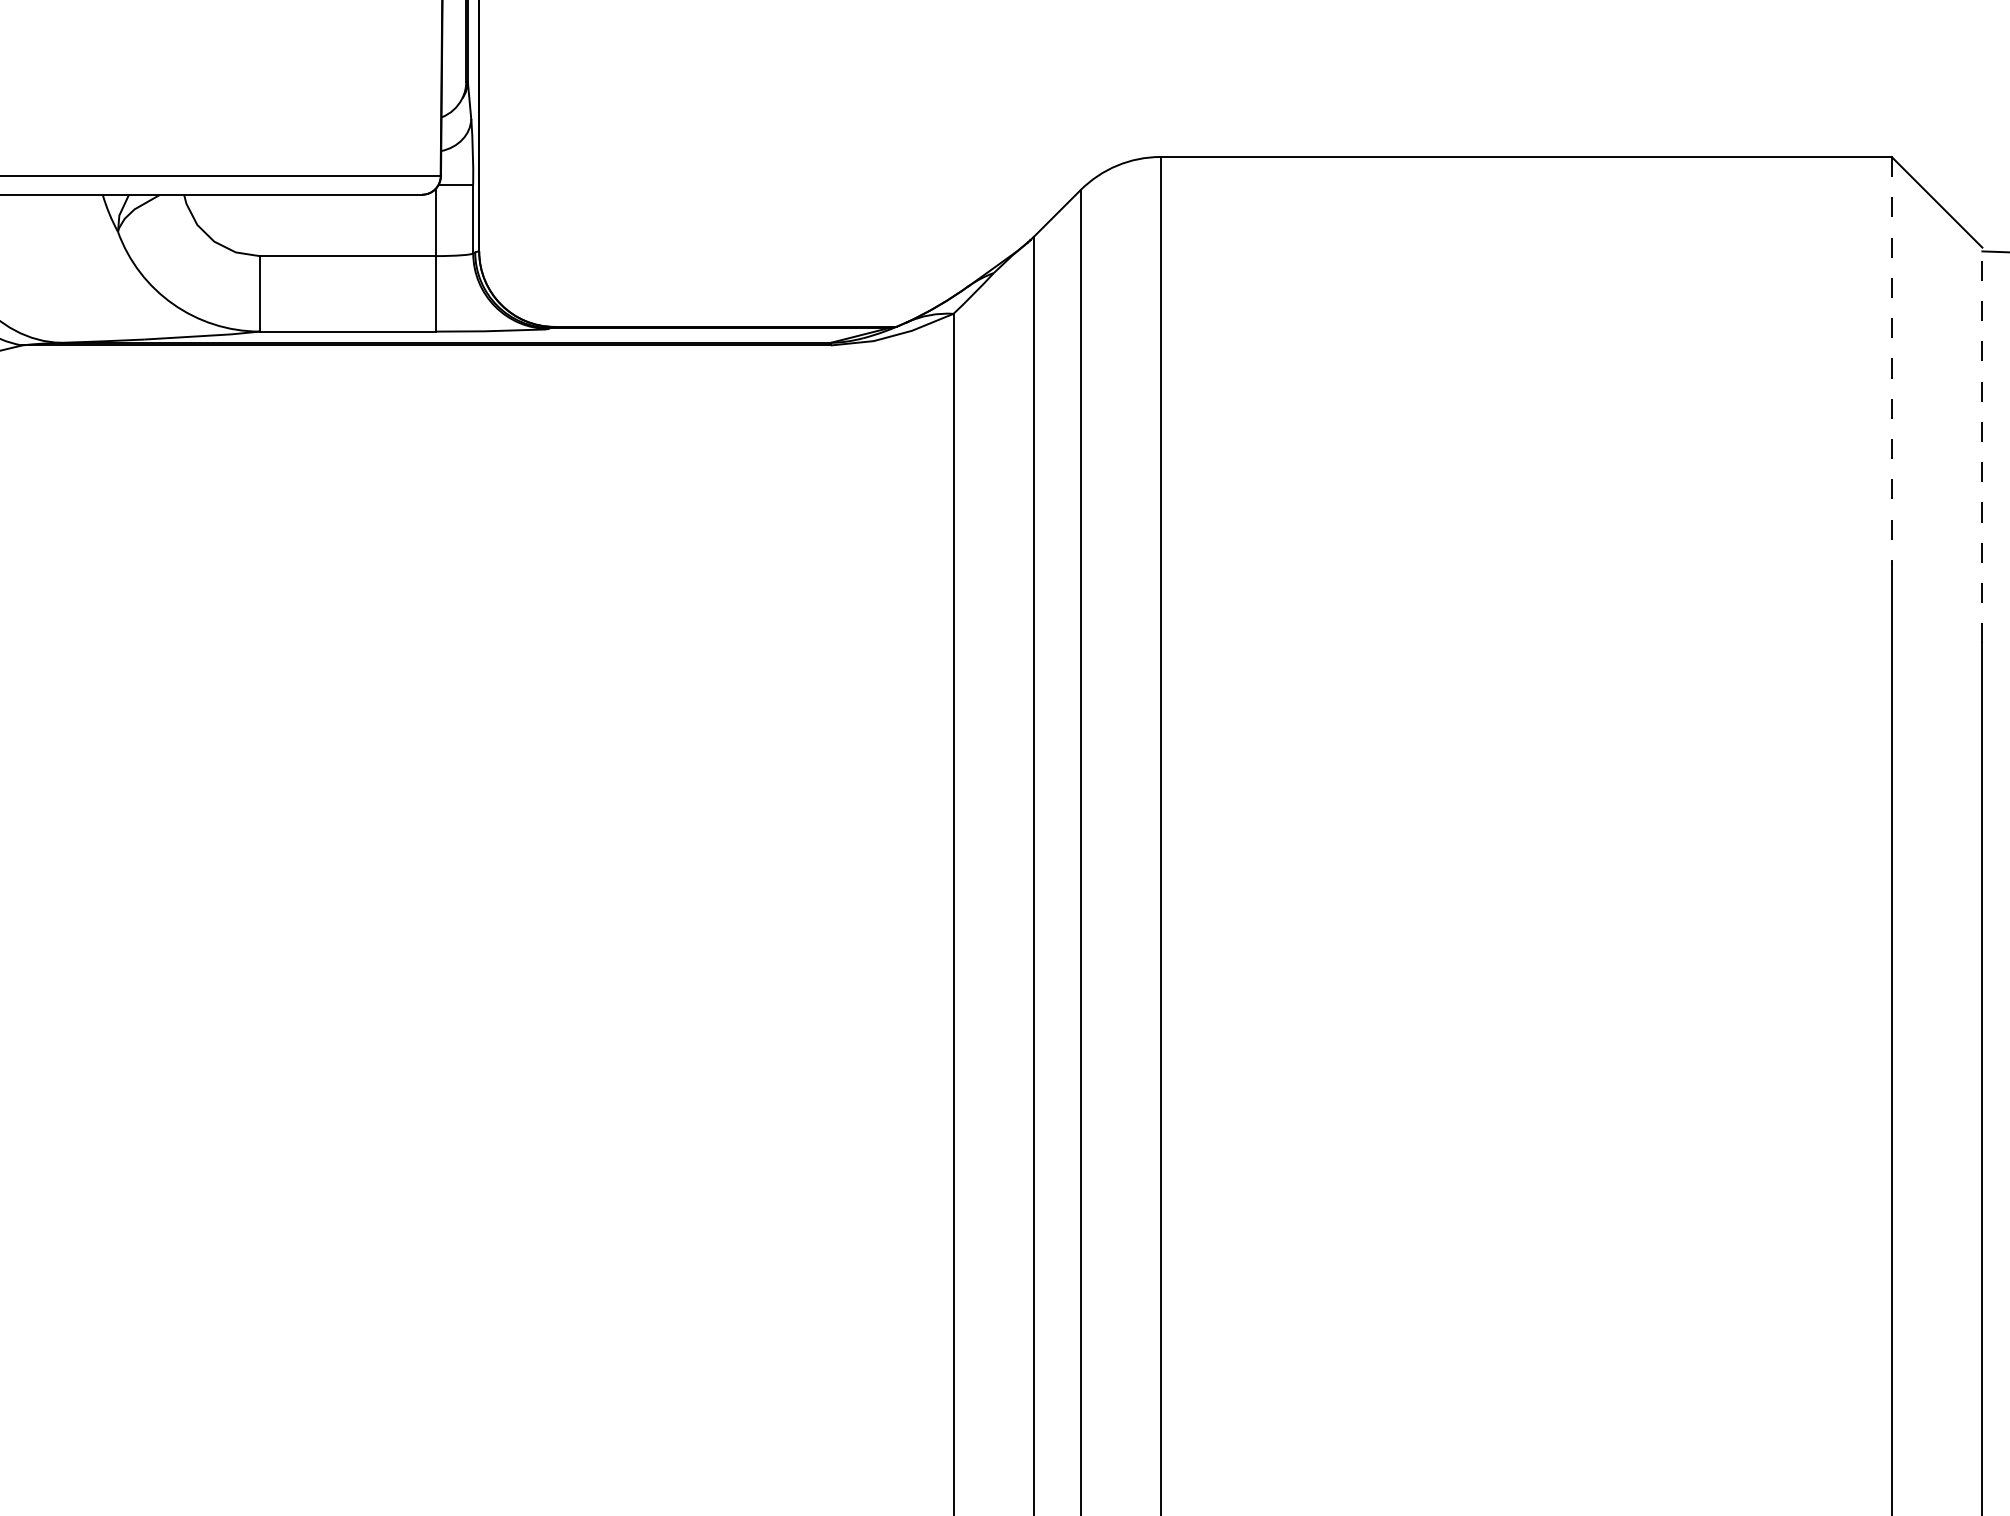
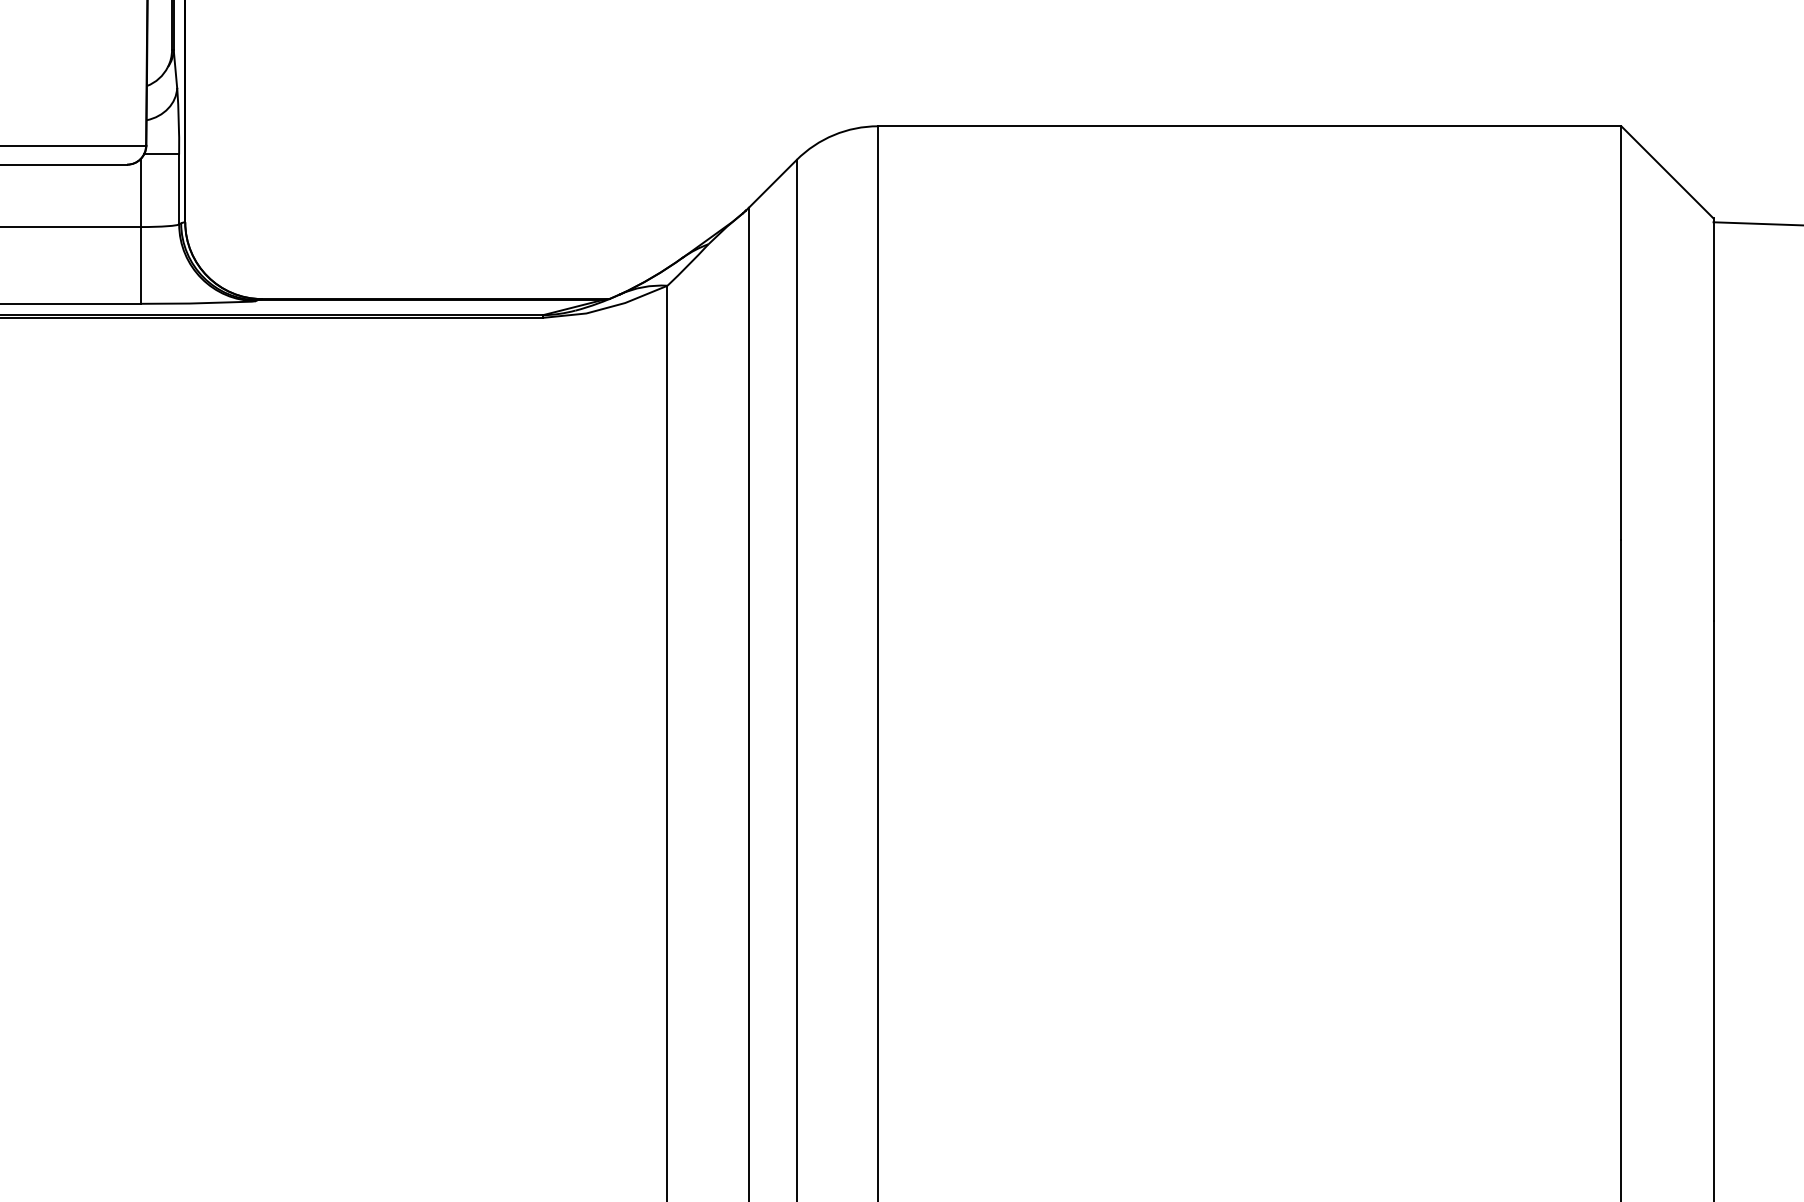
line: (1891, 360) -> (1621, 333), dashed -> solid
line: (1982, 445) -> (1713, 419), dashed -> solid

